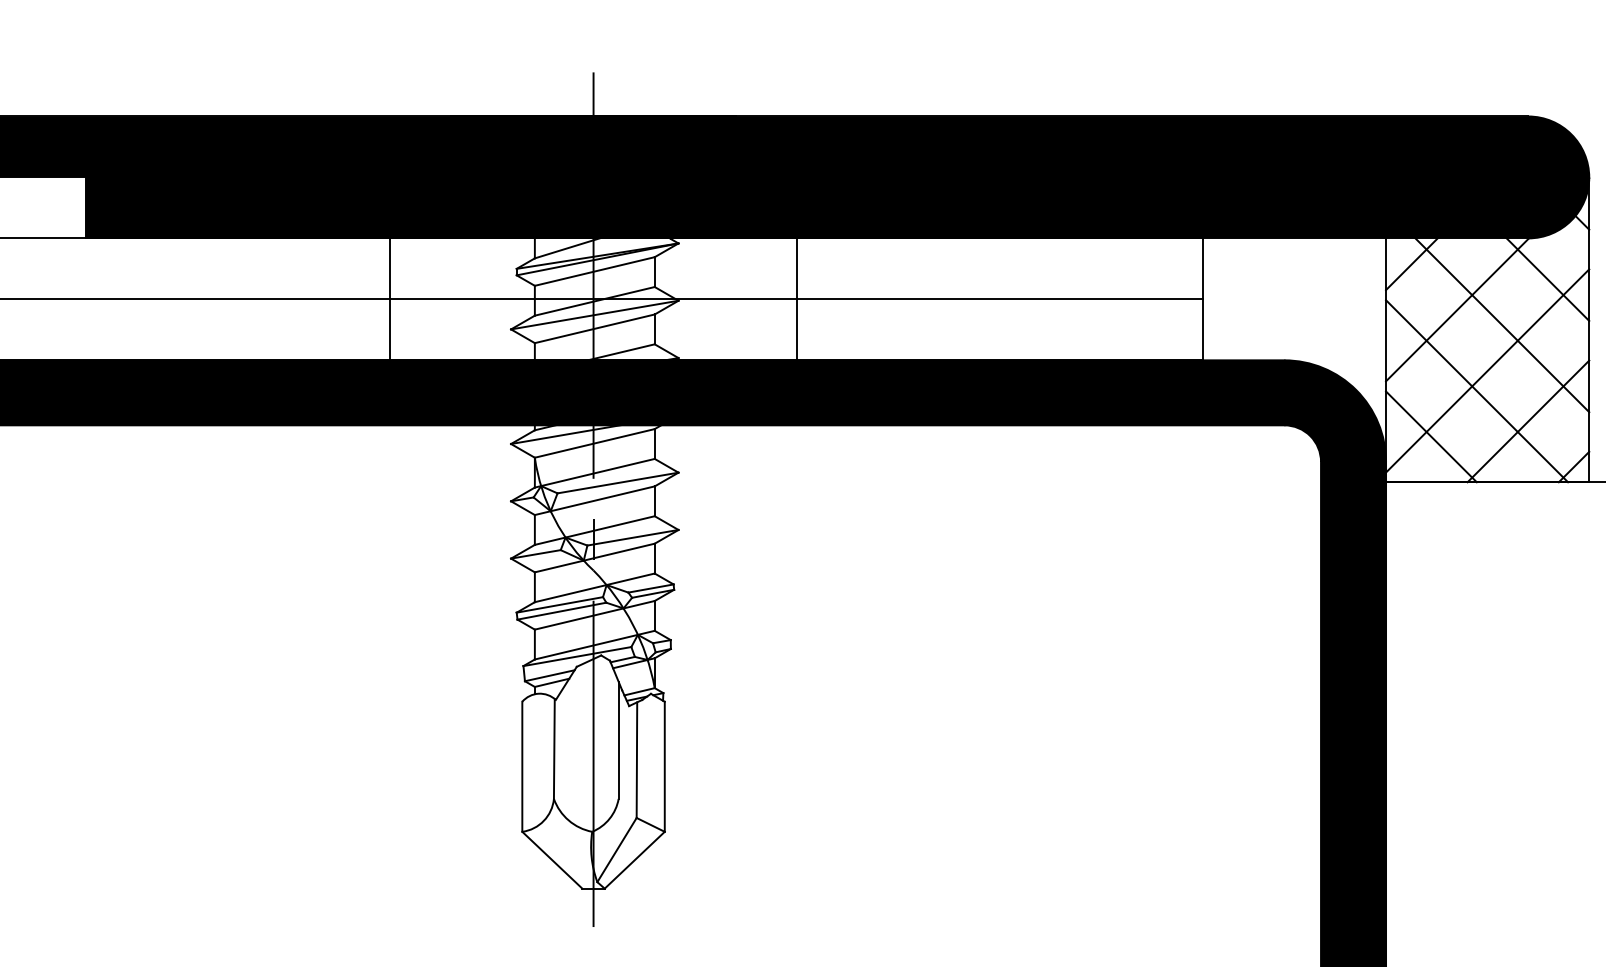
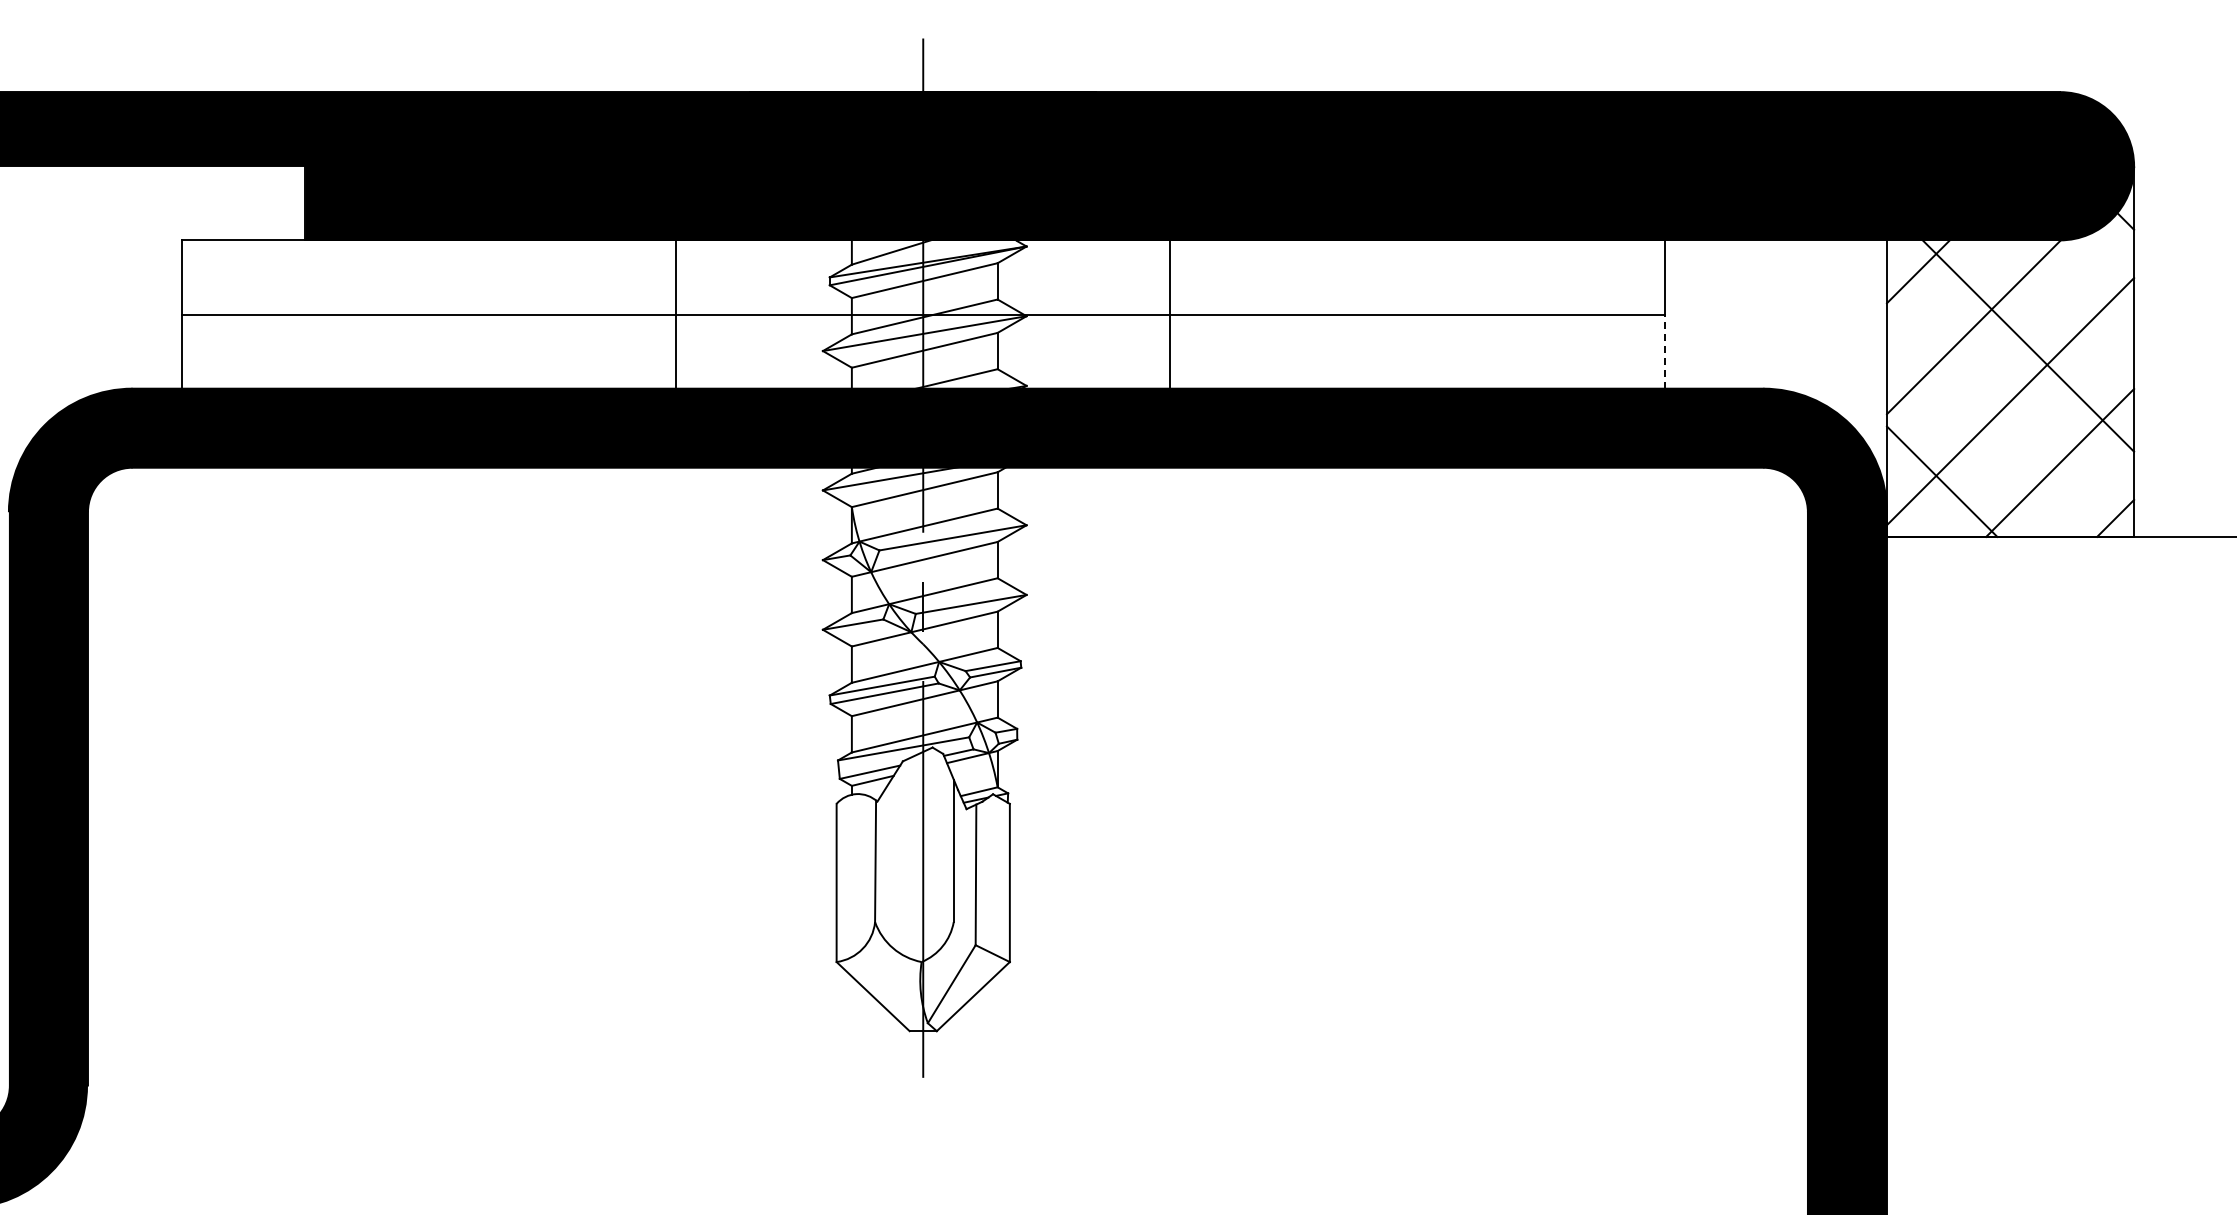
line: (1547, 279) -> (2083, 290), removed
line: (1203, 329) -> (1664, 351), solid -> dashed
line: (1476, 390) -> (1997, 425), removed

